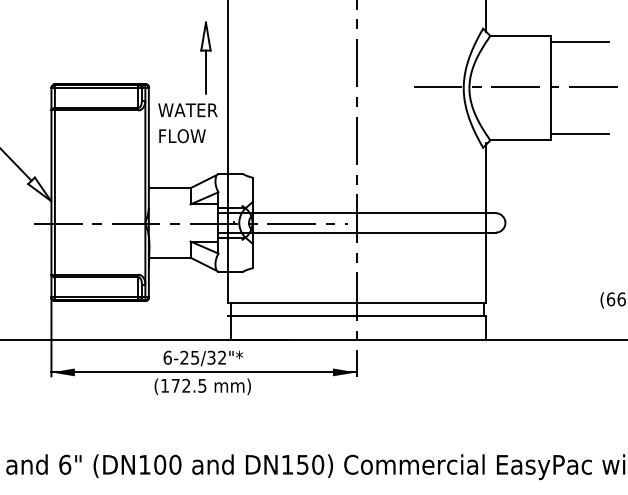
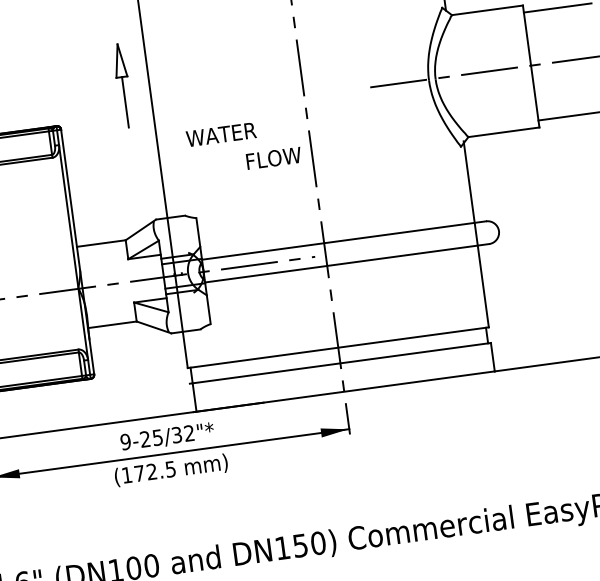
text: (187, 110) -> (220, 135), moved
text: (182, 136) -> (273, 158), moved
text: (167, 357) -> (125, 441), 6-25/32"* -> 9-25/32"*

